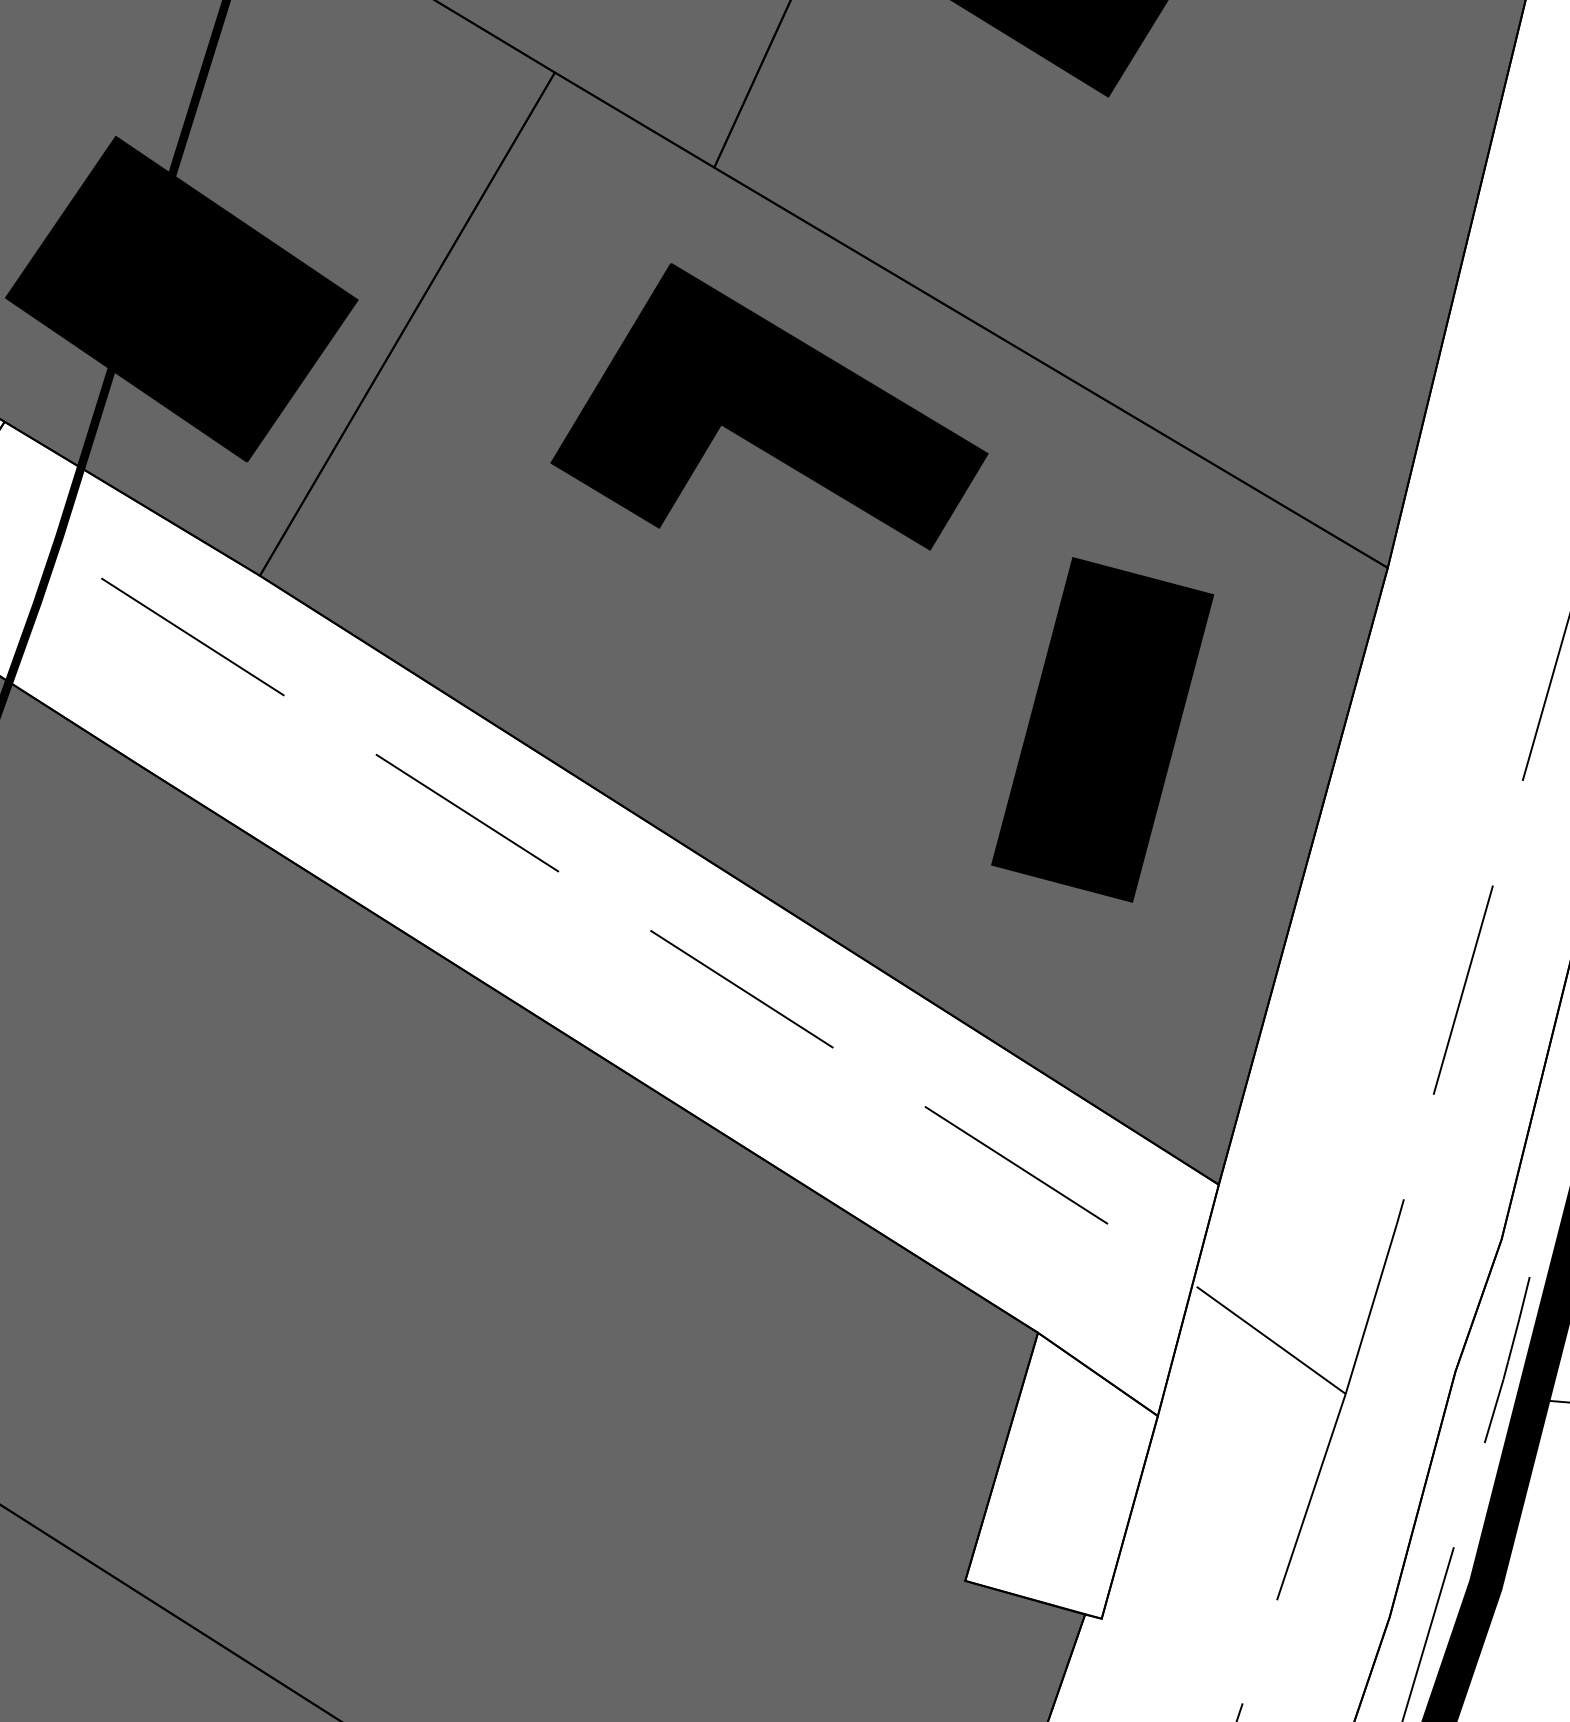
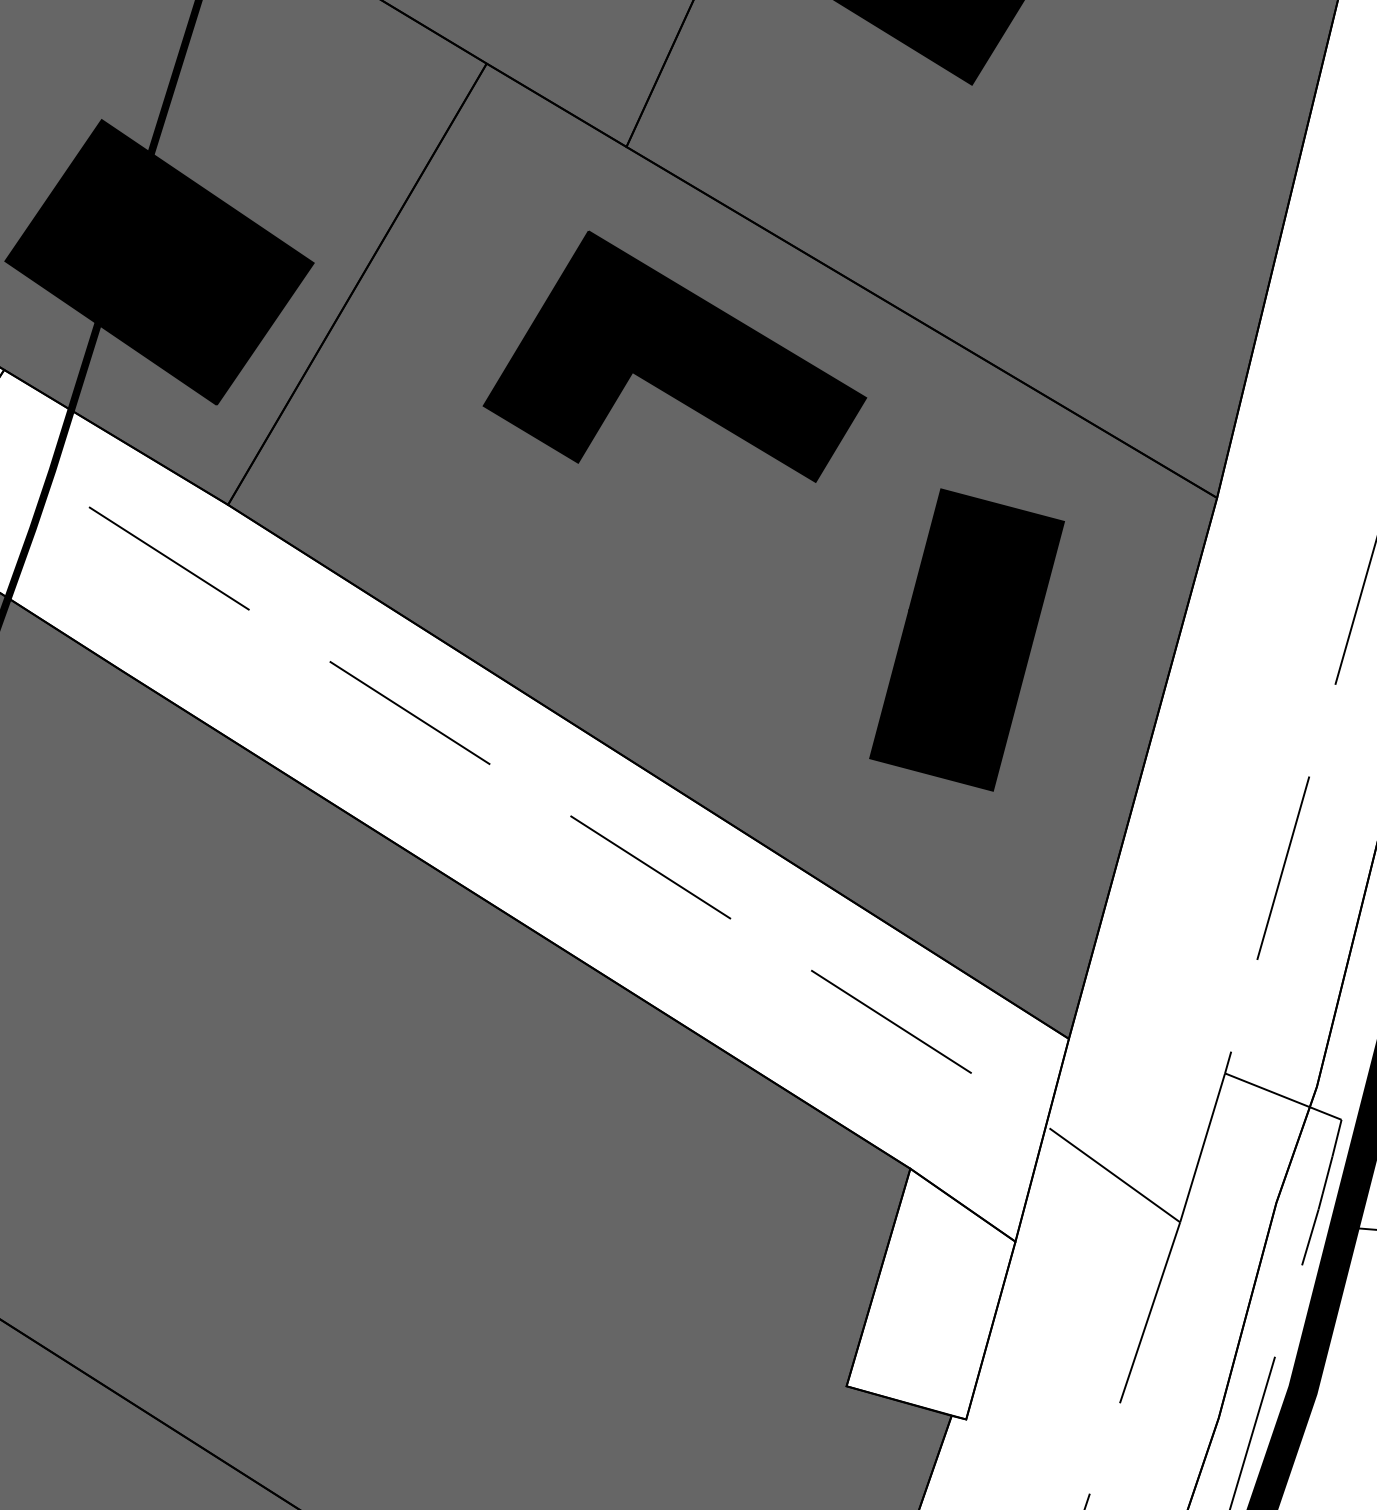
line: (1462, 1250) -> (1282, 1096), added

